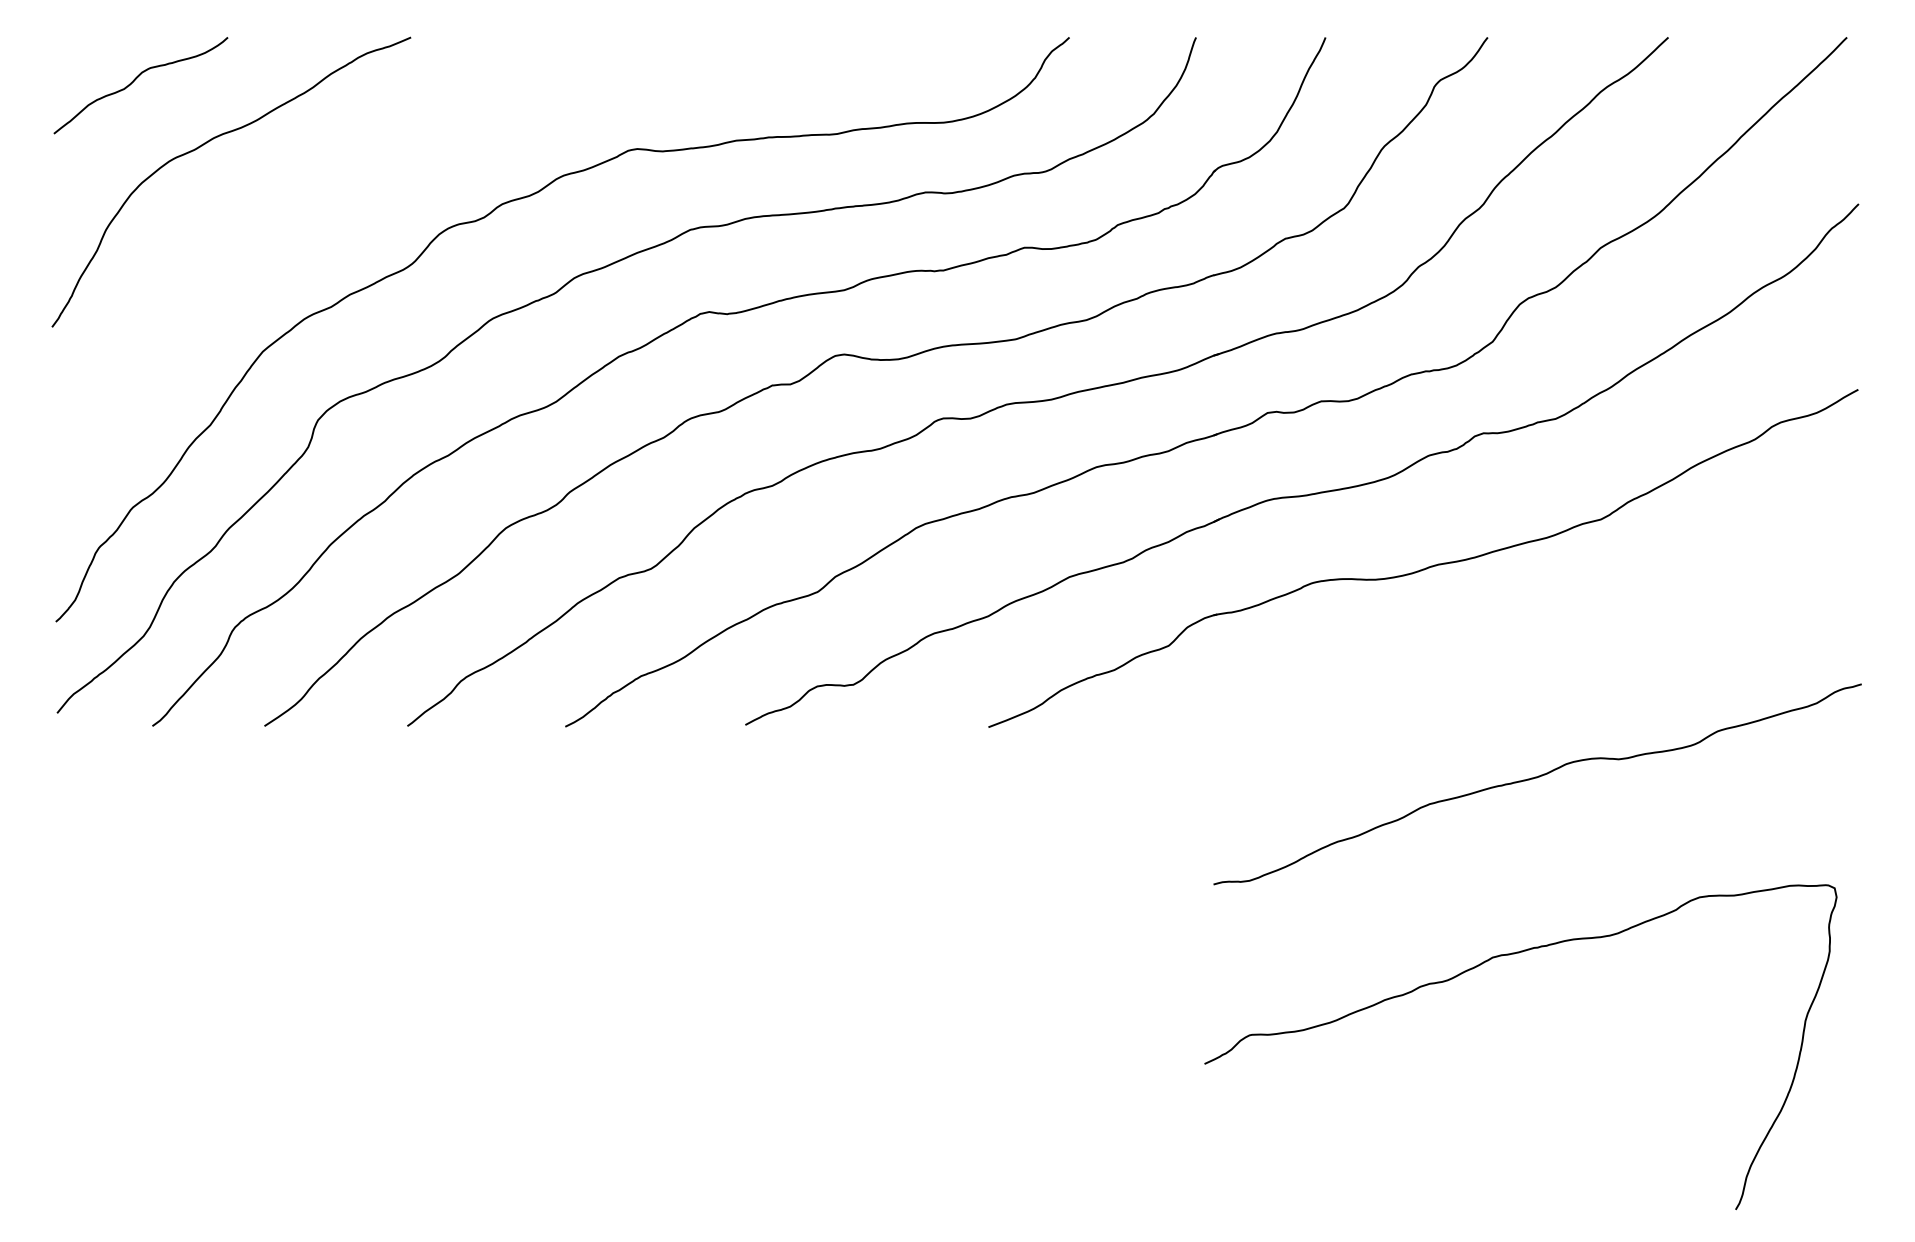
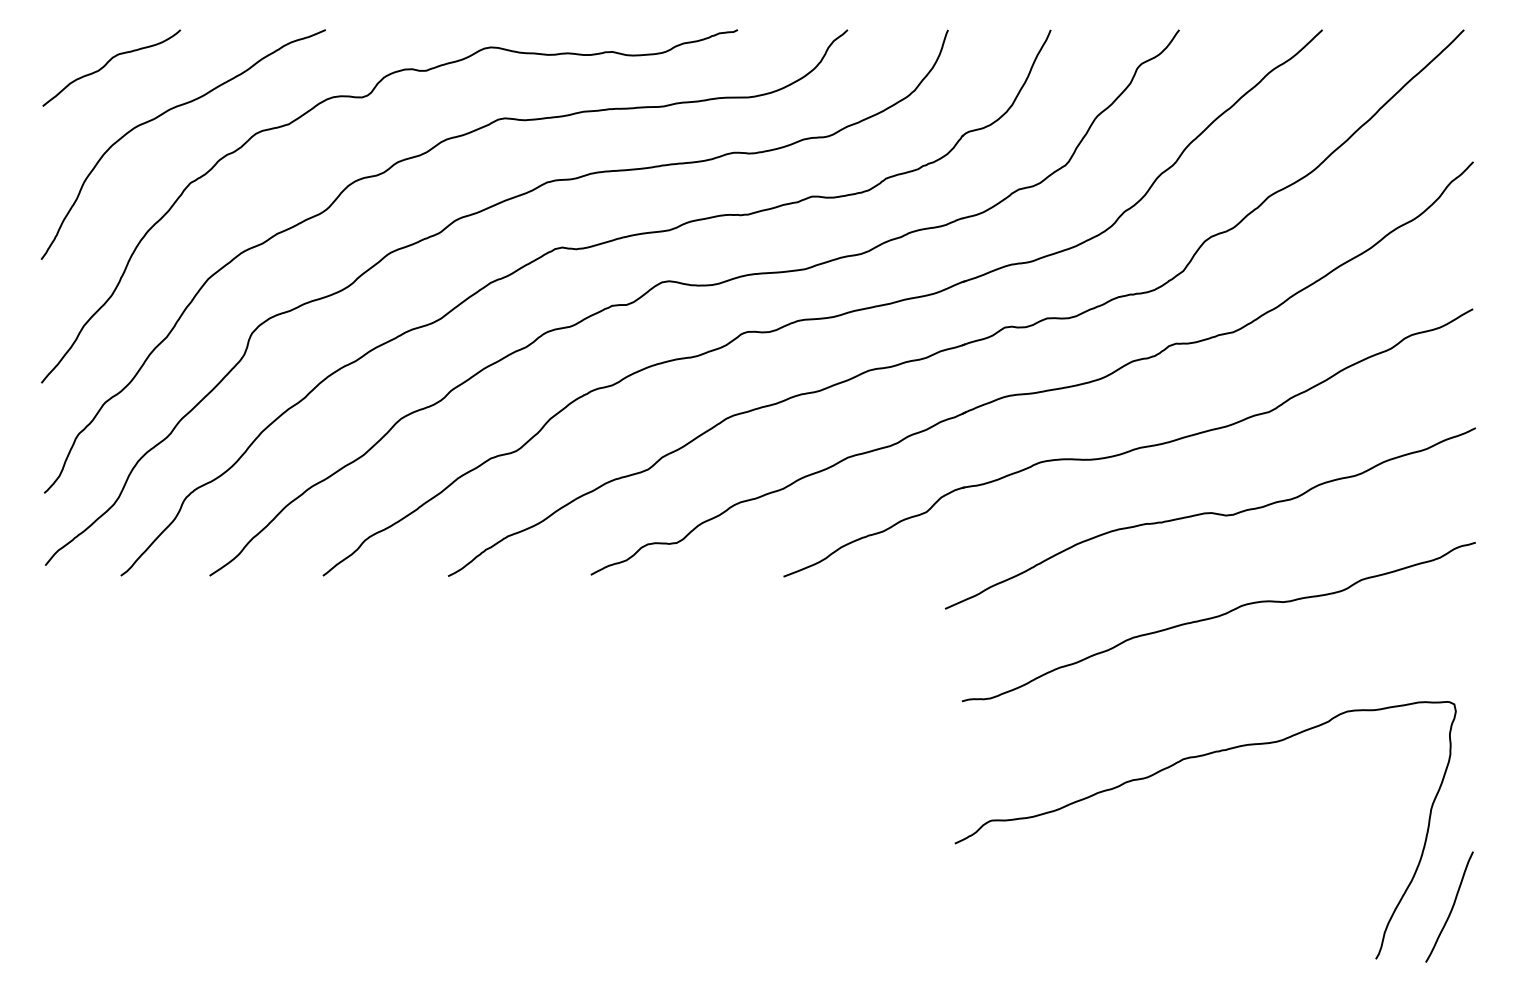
curve: (457, 123) -> (362, 98), added
curve: (1523, 648) -> (1207, 514), added
curve: (1830, 1146) -> (1451, 909), added

